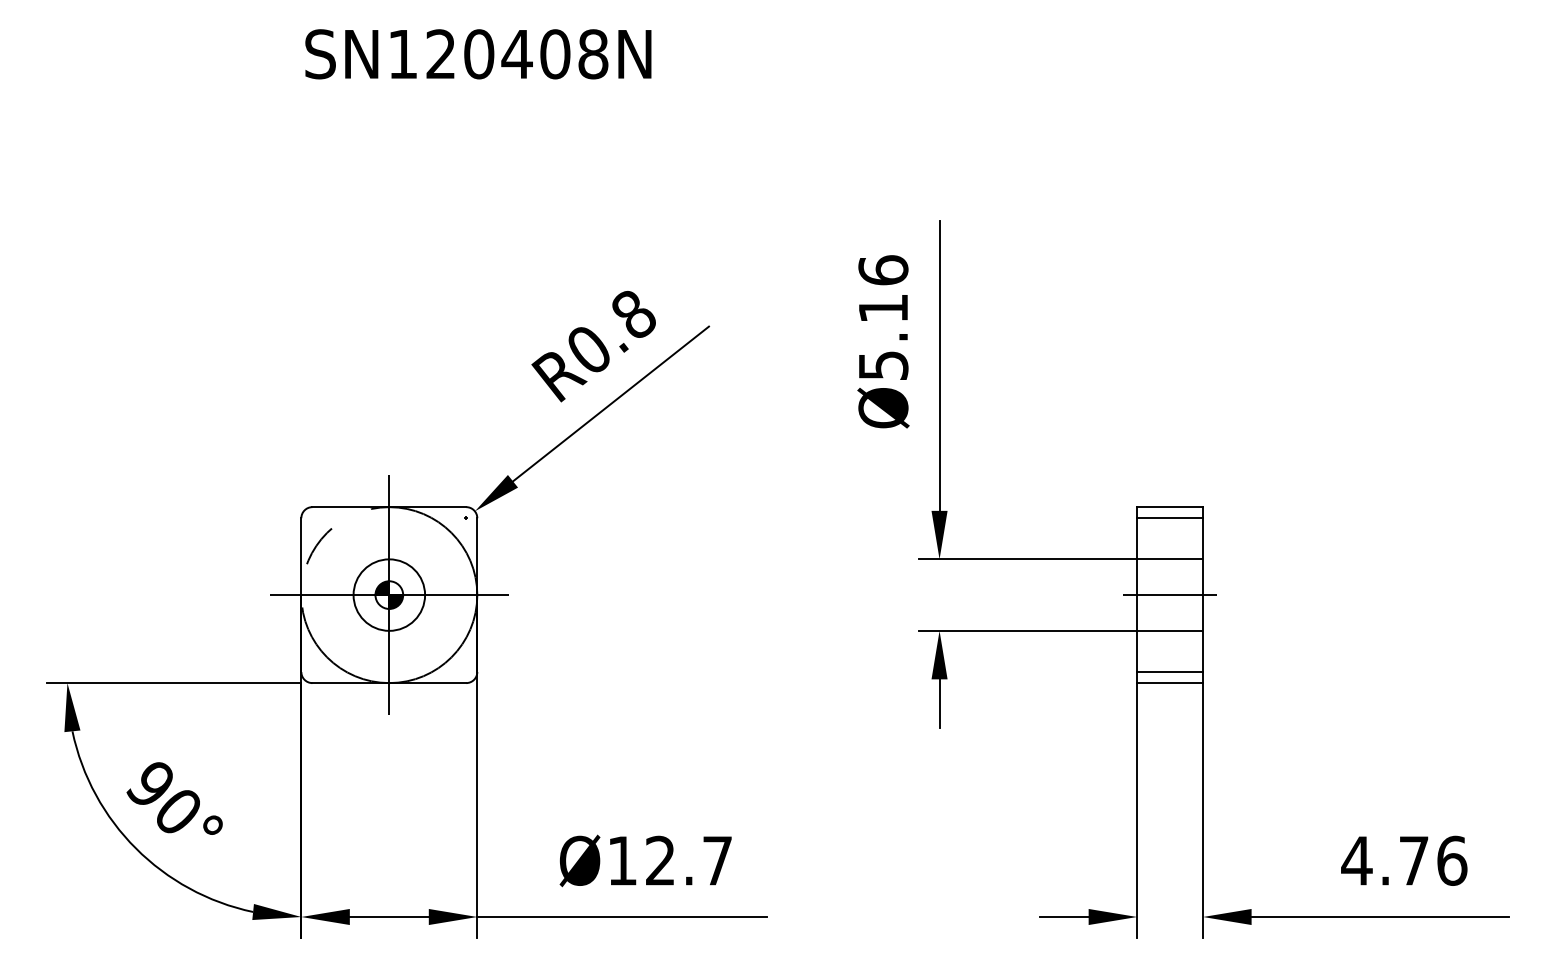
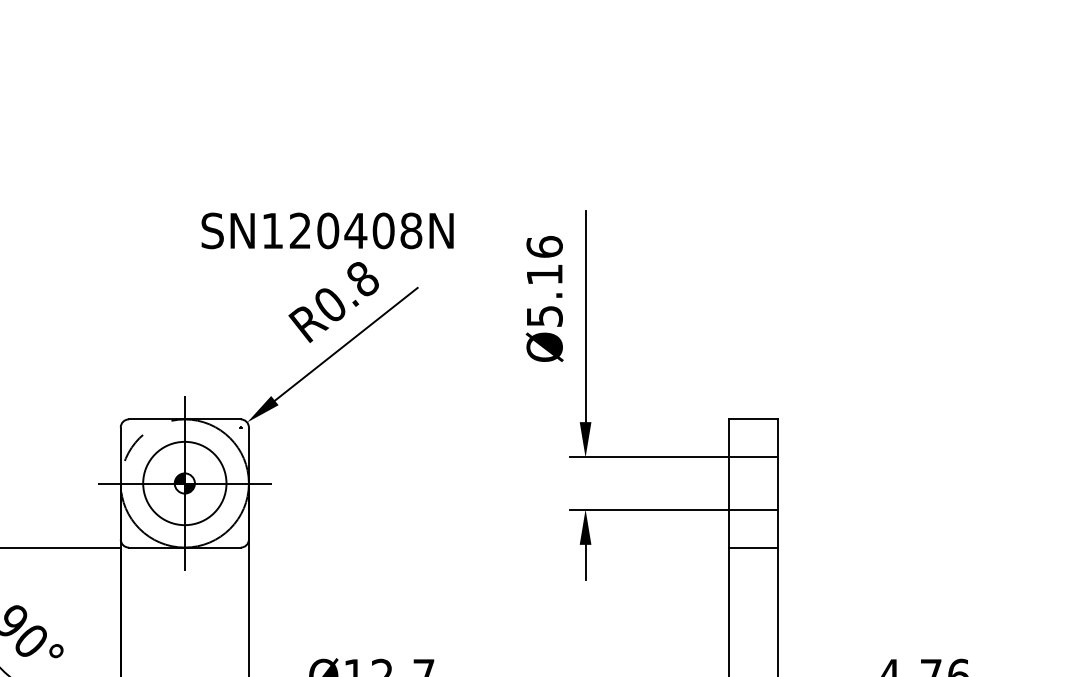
text: (478, 54) -> (327, 231), moved
line: (1170, 518) -> (753, 427), removed
circle: (389, 594) -> (184, 483), size x1.6
line: (1169, 595) -> (753, 483), removed
line: (1170, 672) -> (753, 539), removed

